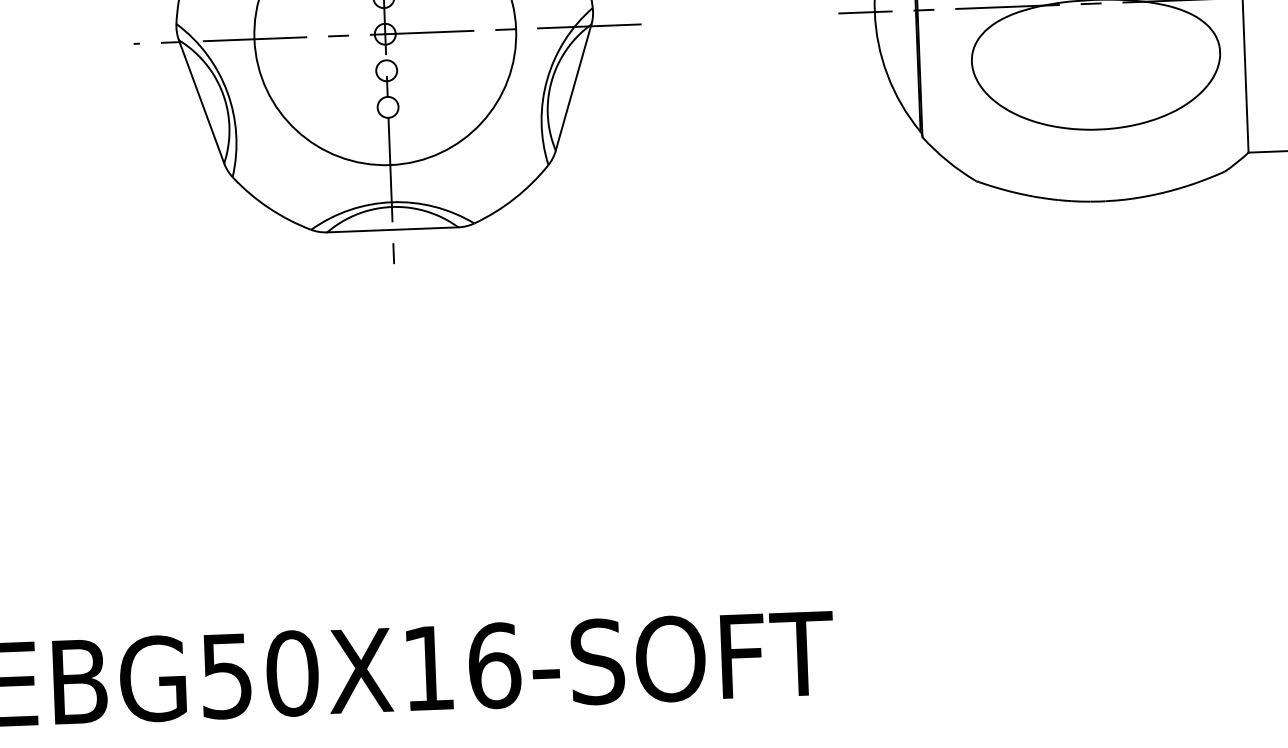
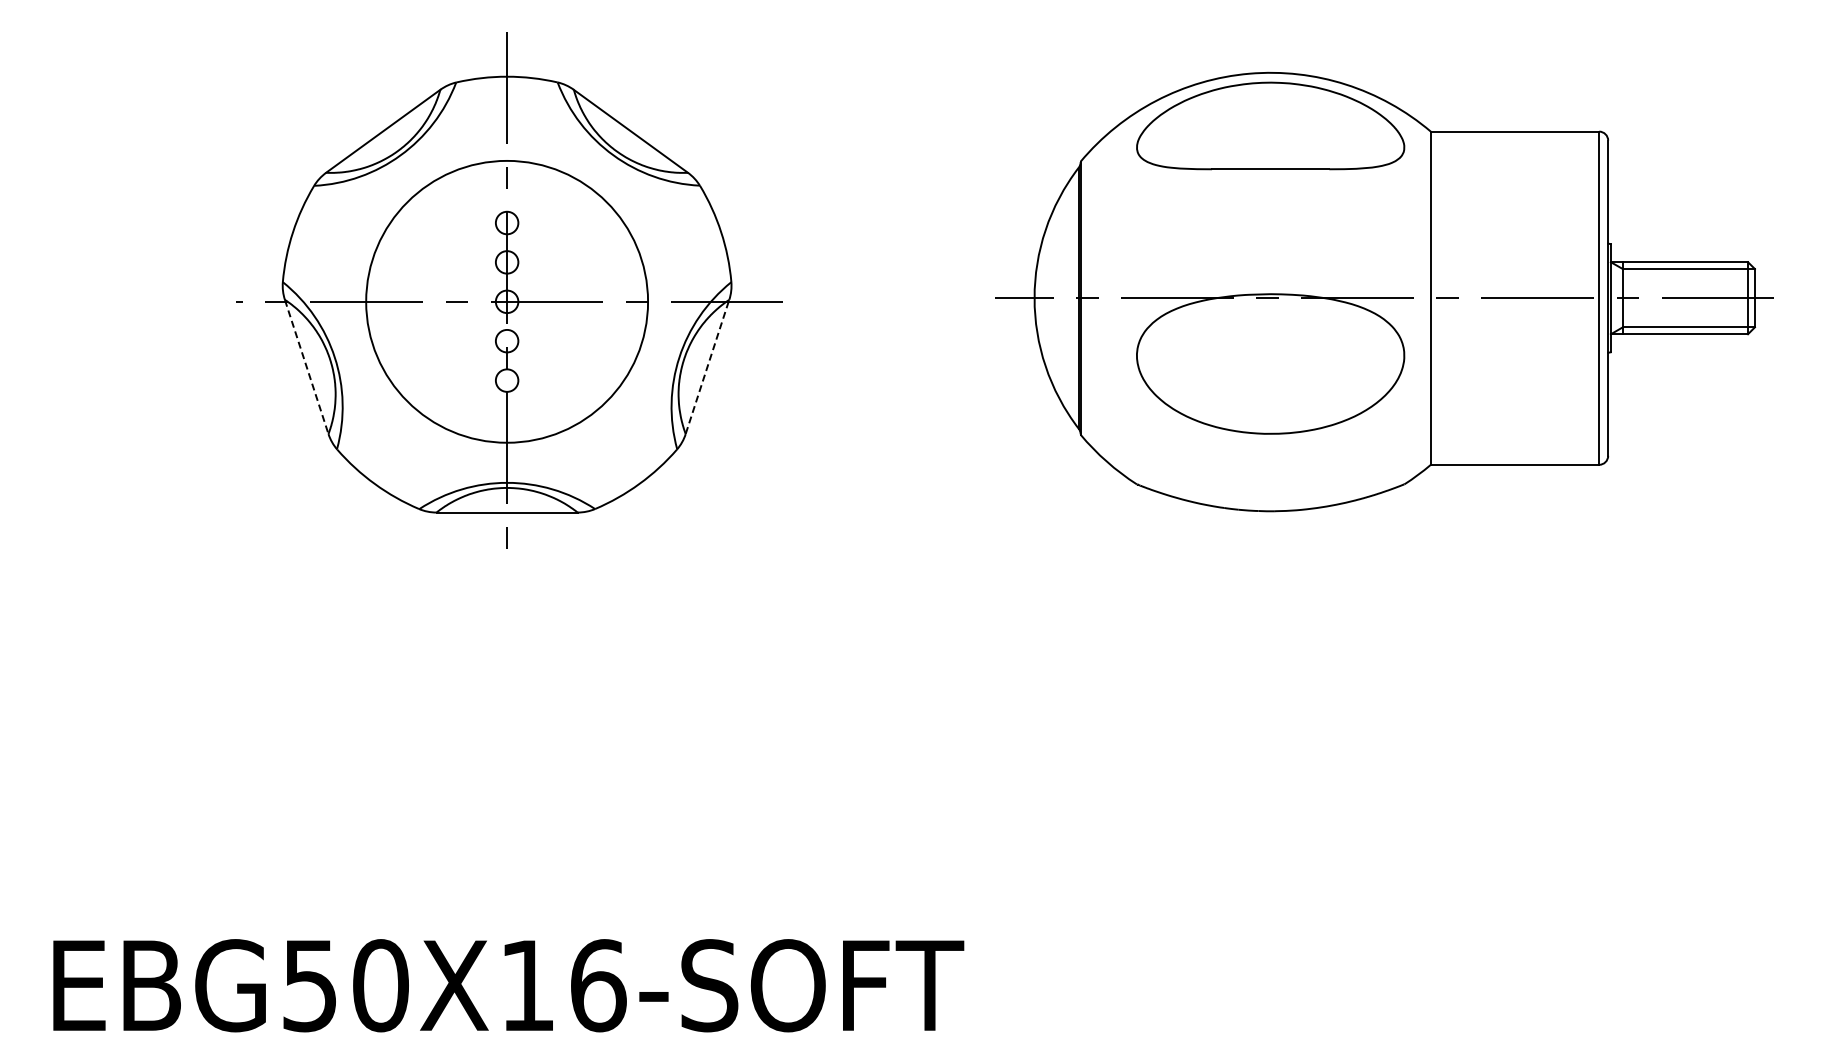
line: (573, 87) -> (707, 366), solid -> dashed
line: (201, 102) -> (306, 367), solid -> dashed

